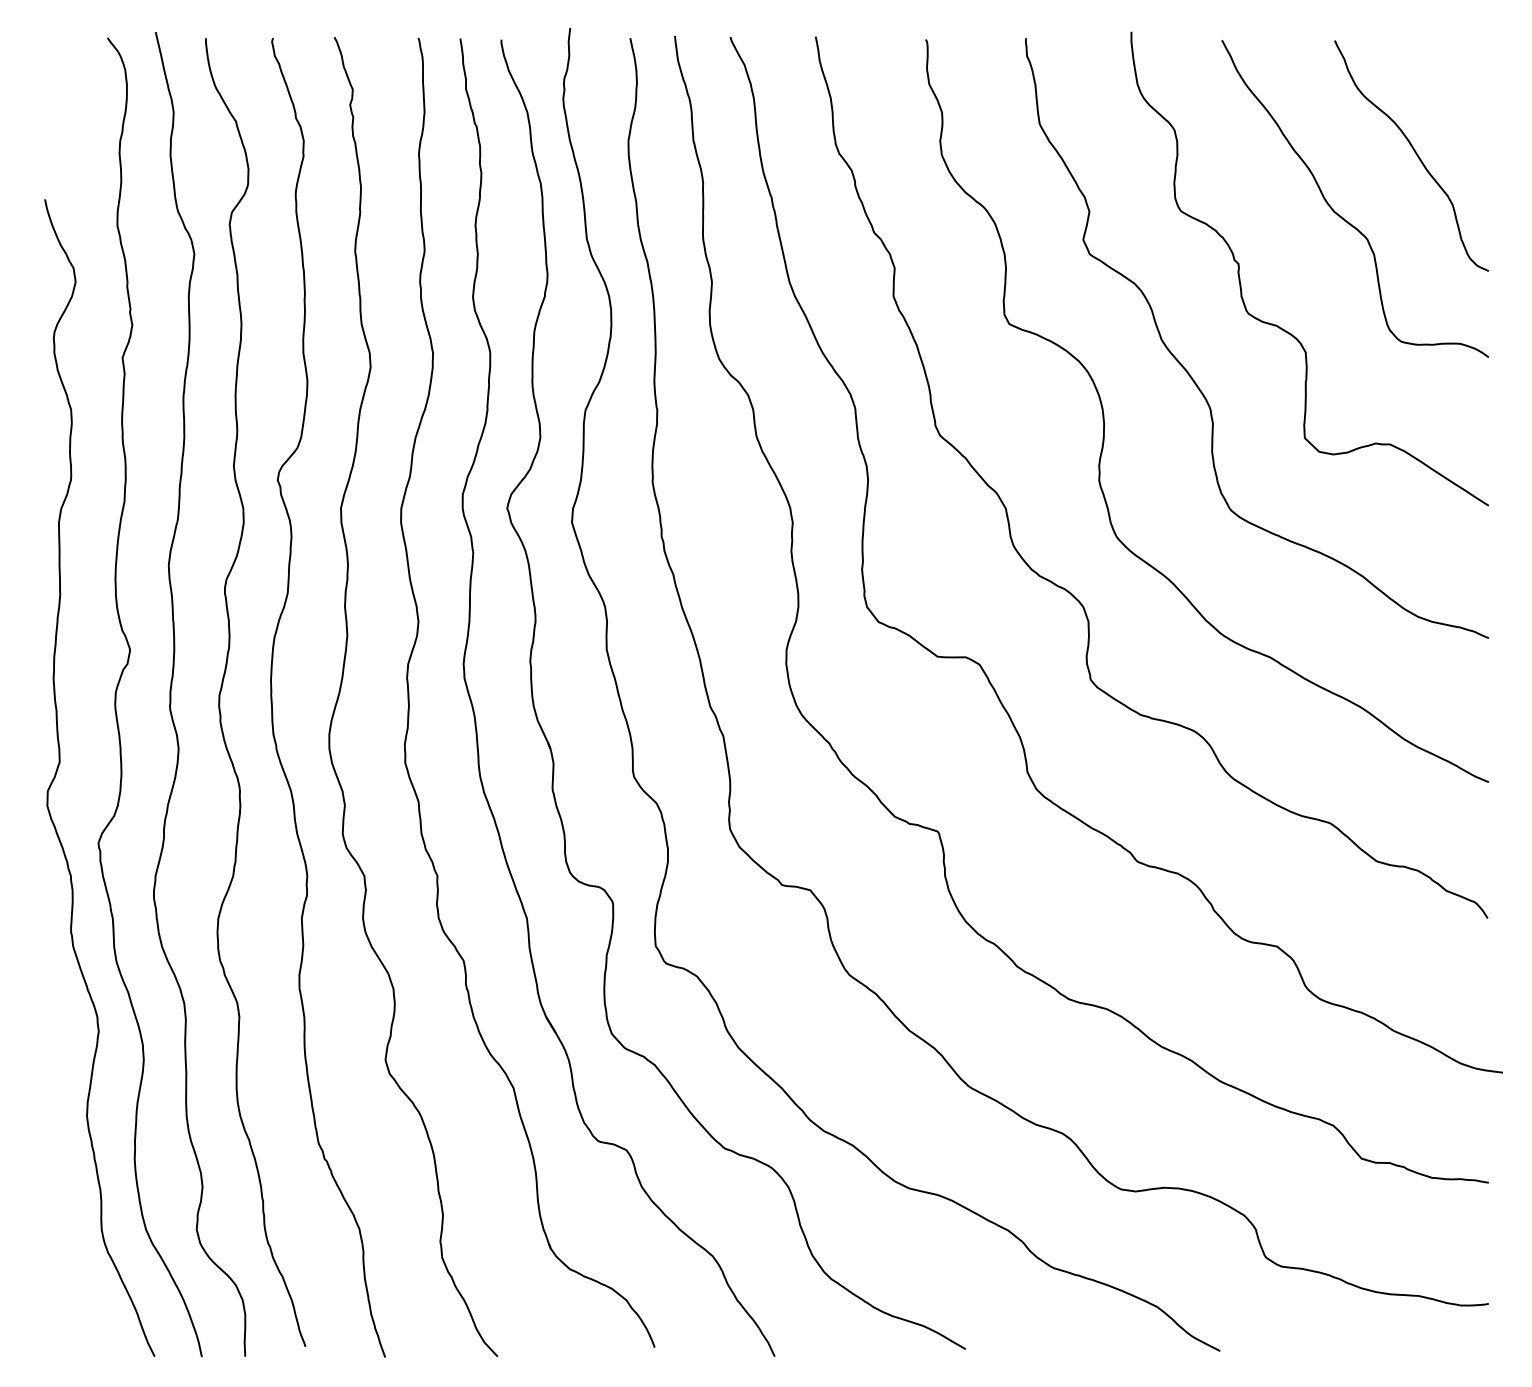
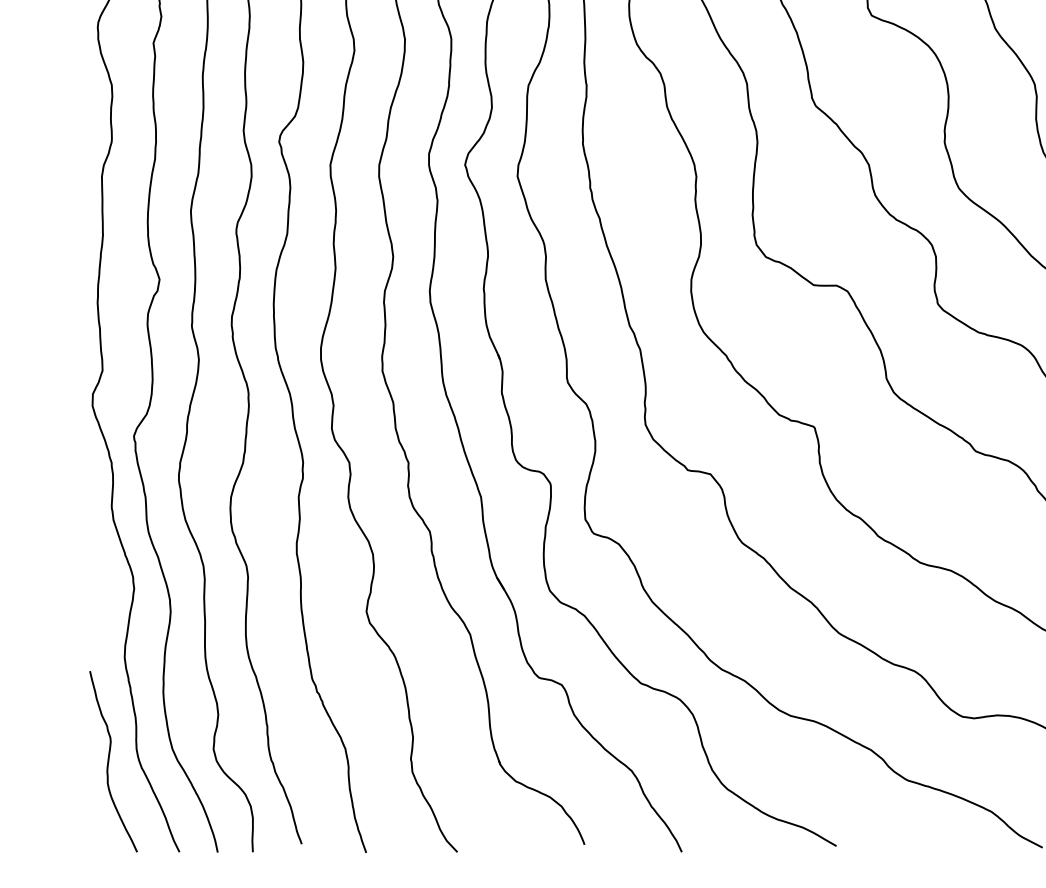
curve: (68, 1241) -> (109, 758), added

